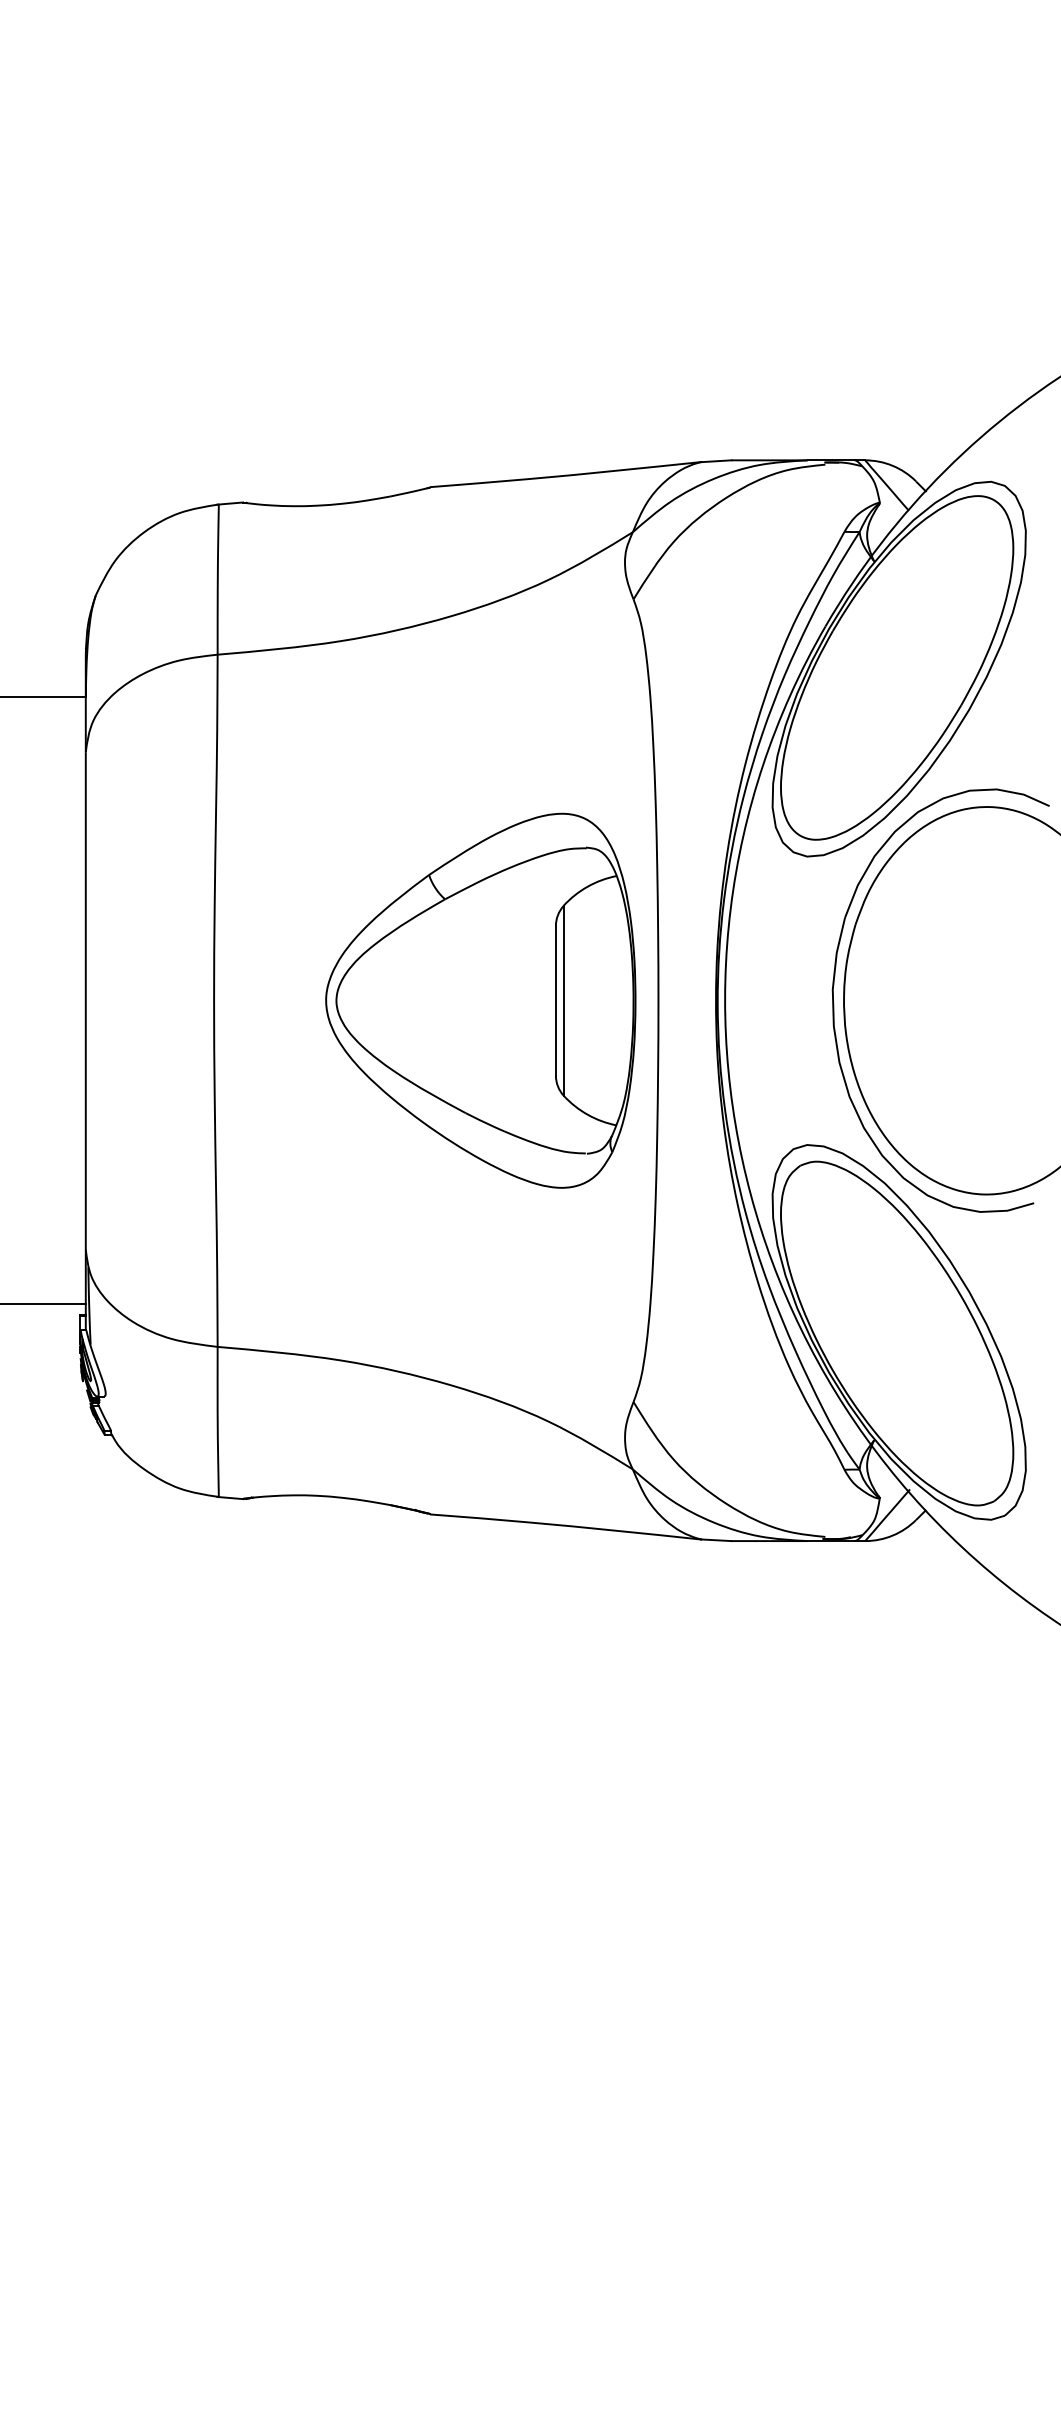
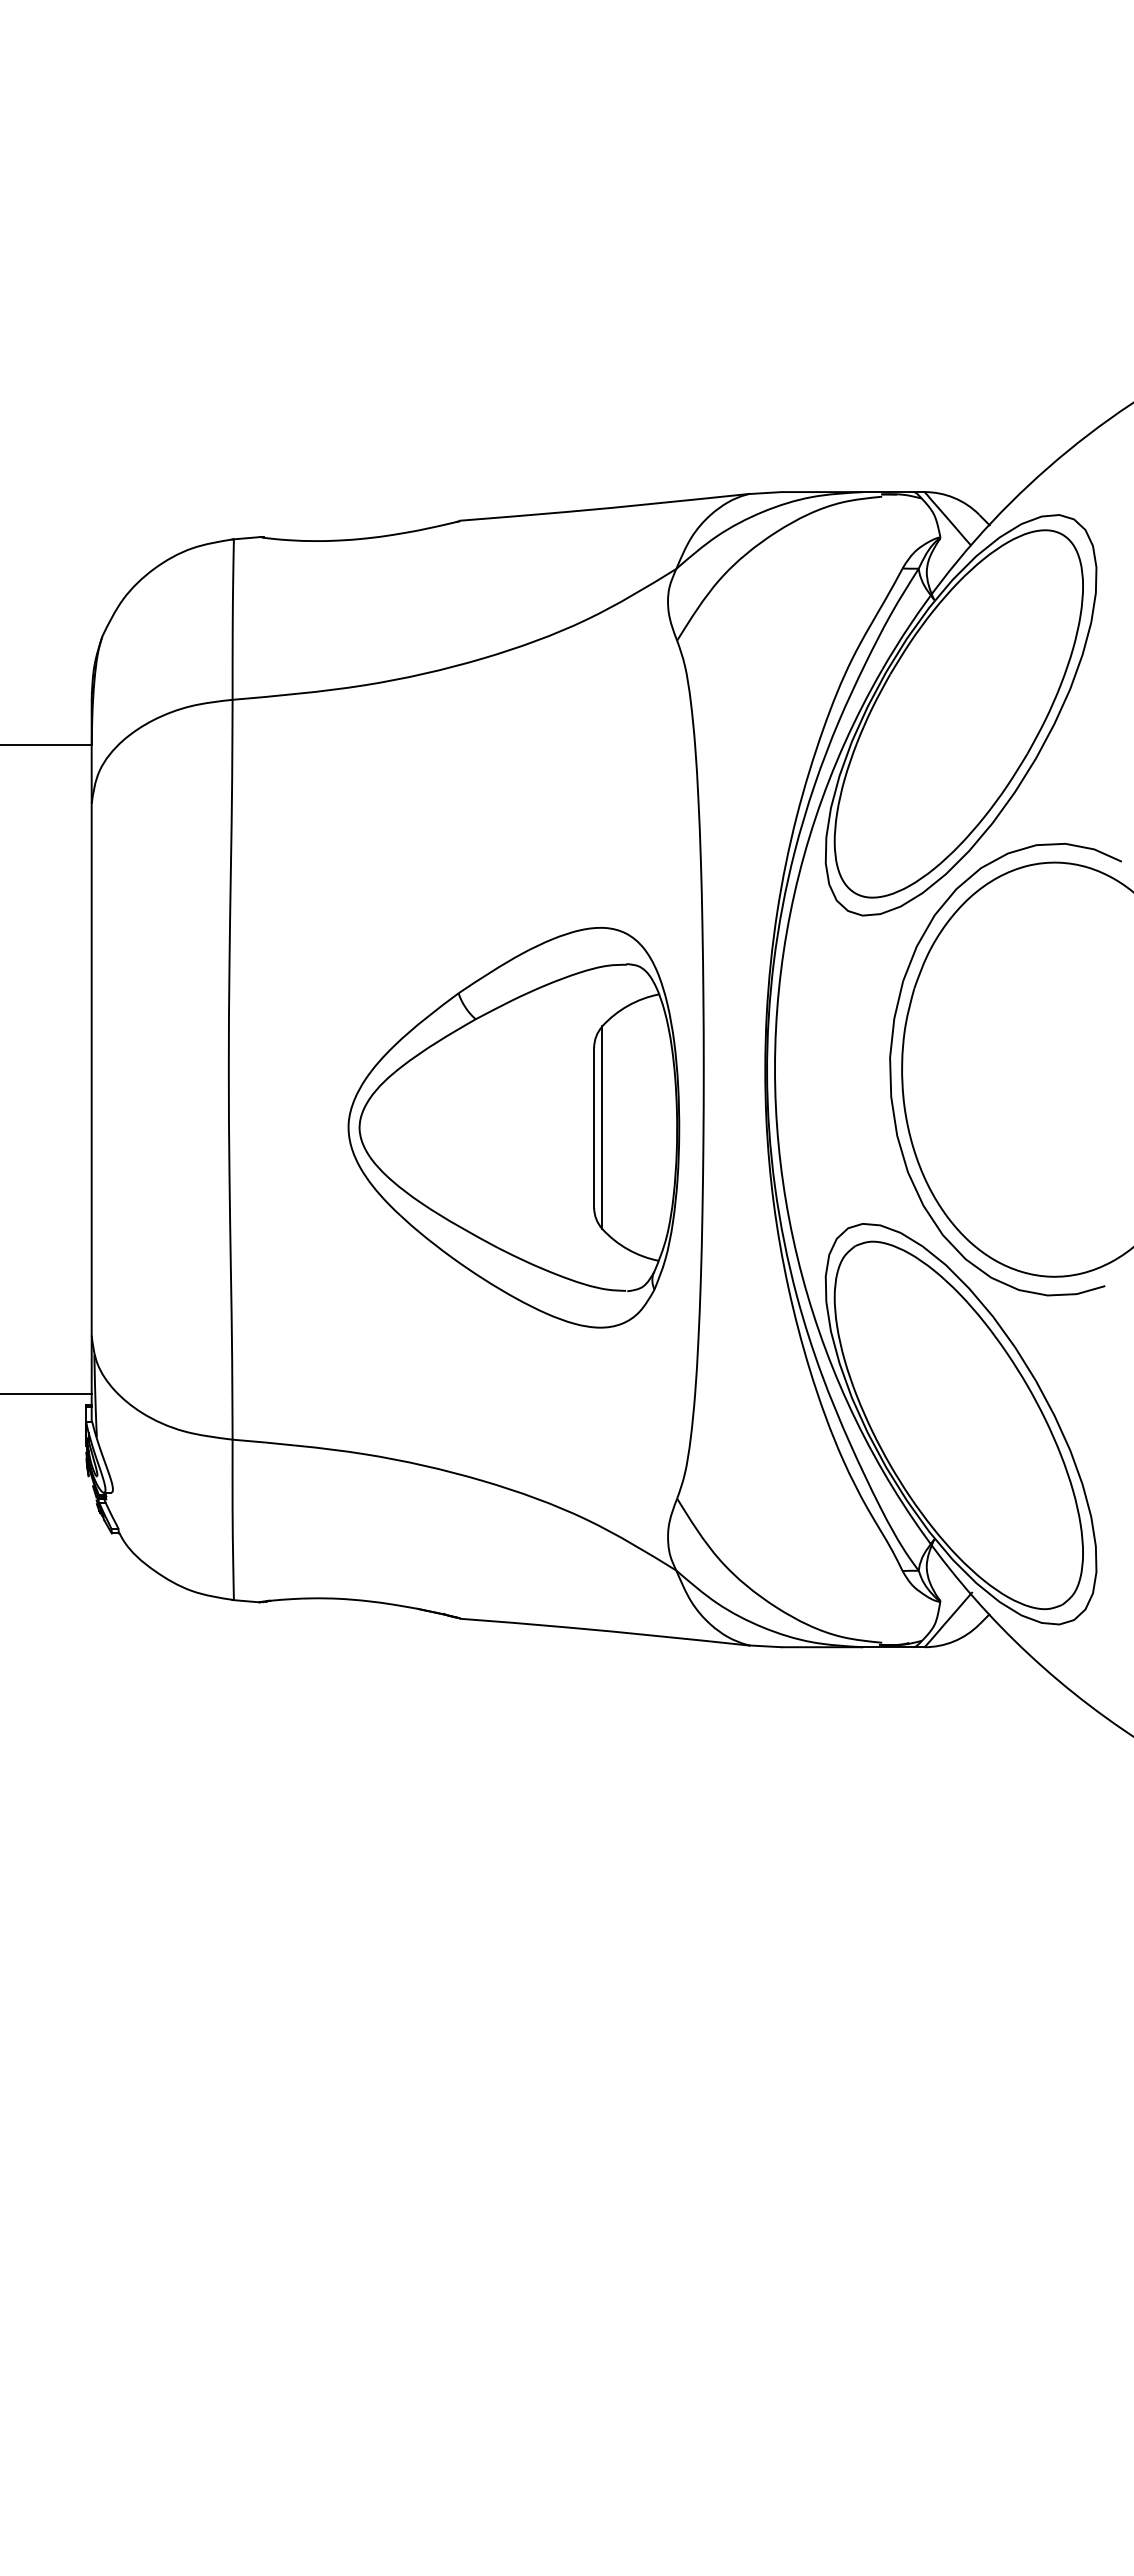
part: (480, 1000) -> (513, 1127), moved

